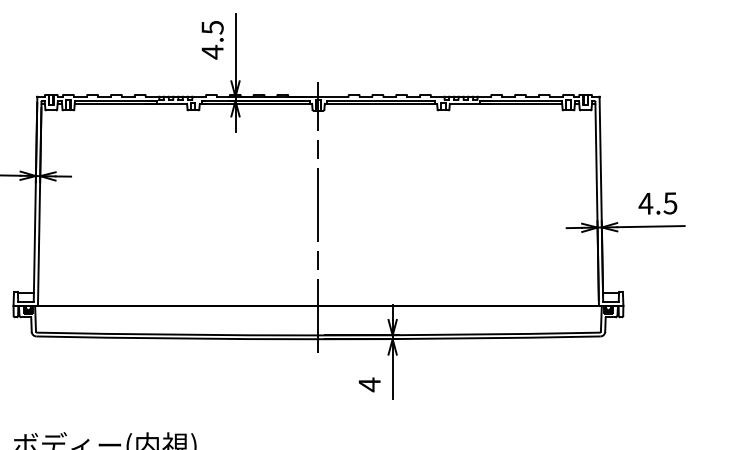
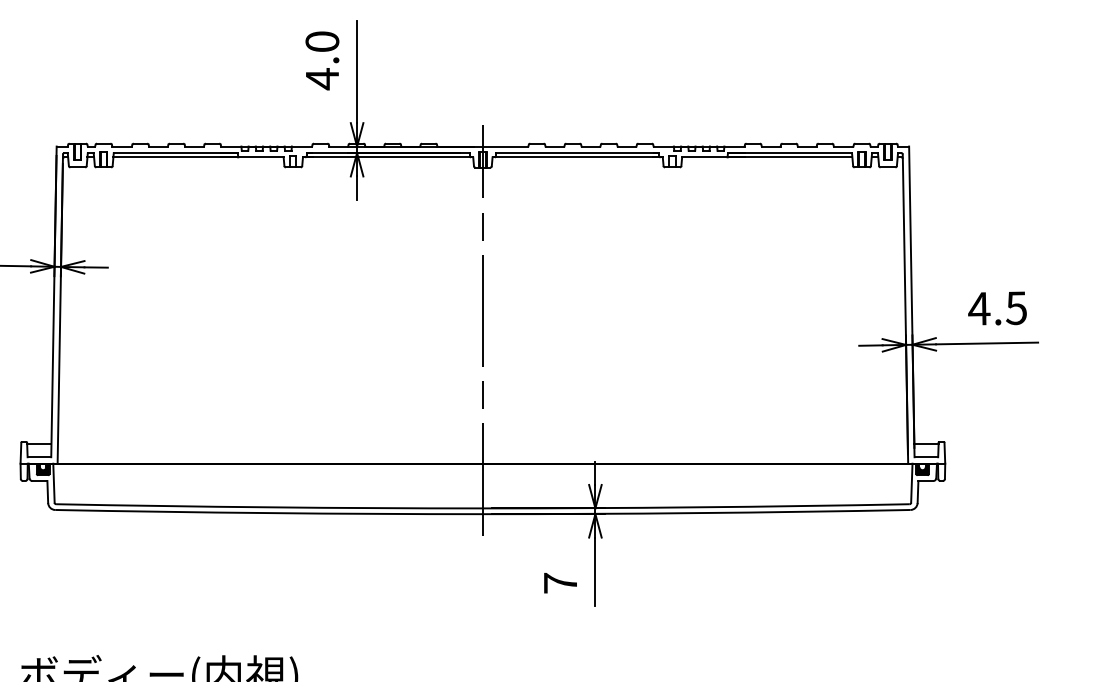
text: (212, 27) -> (322, 41), 4.5 -> 4.0
text: (369, 384) -> (560, 582), 4 -> 7

